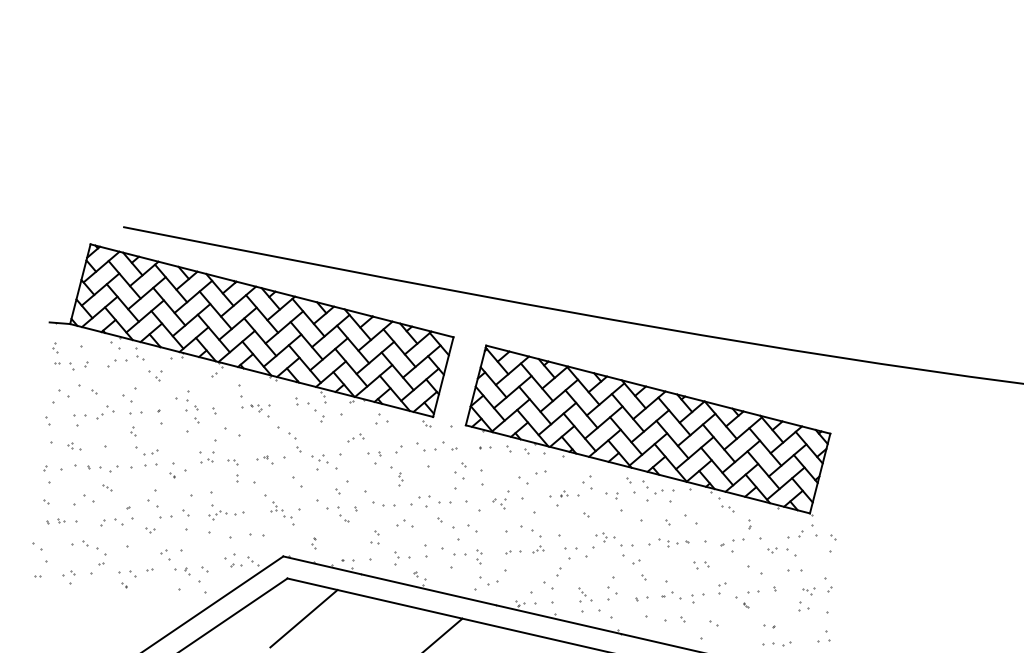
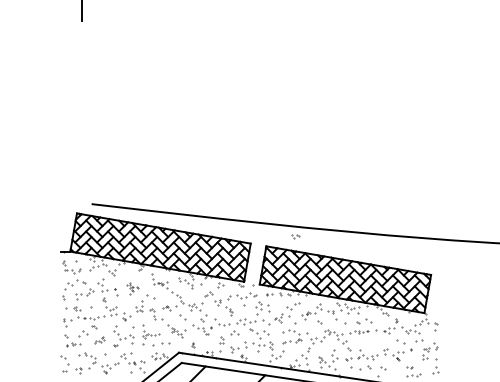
part: (195, 412) -> (132, 288), size x0.6
part: (117, 517) -> (99, 340), size x0.6
part: (701, 565) -> (295, 236), moved

